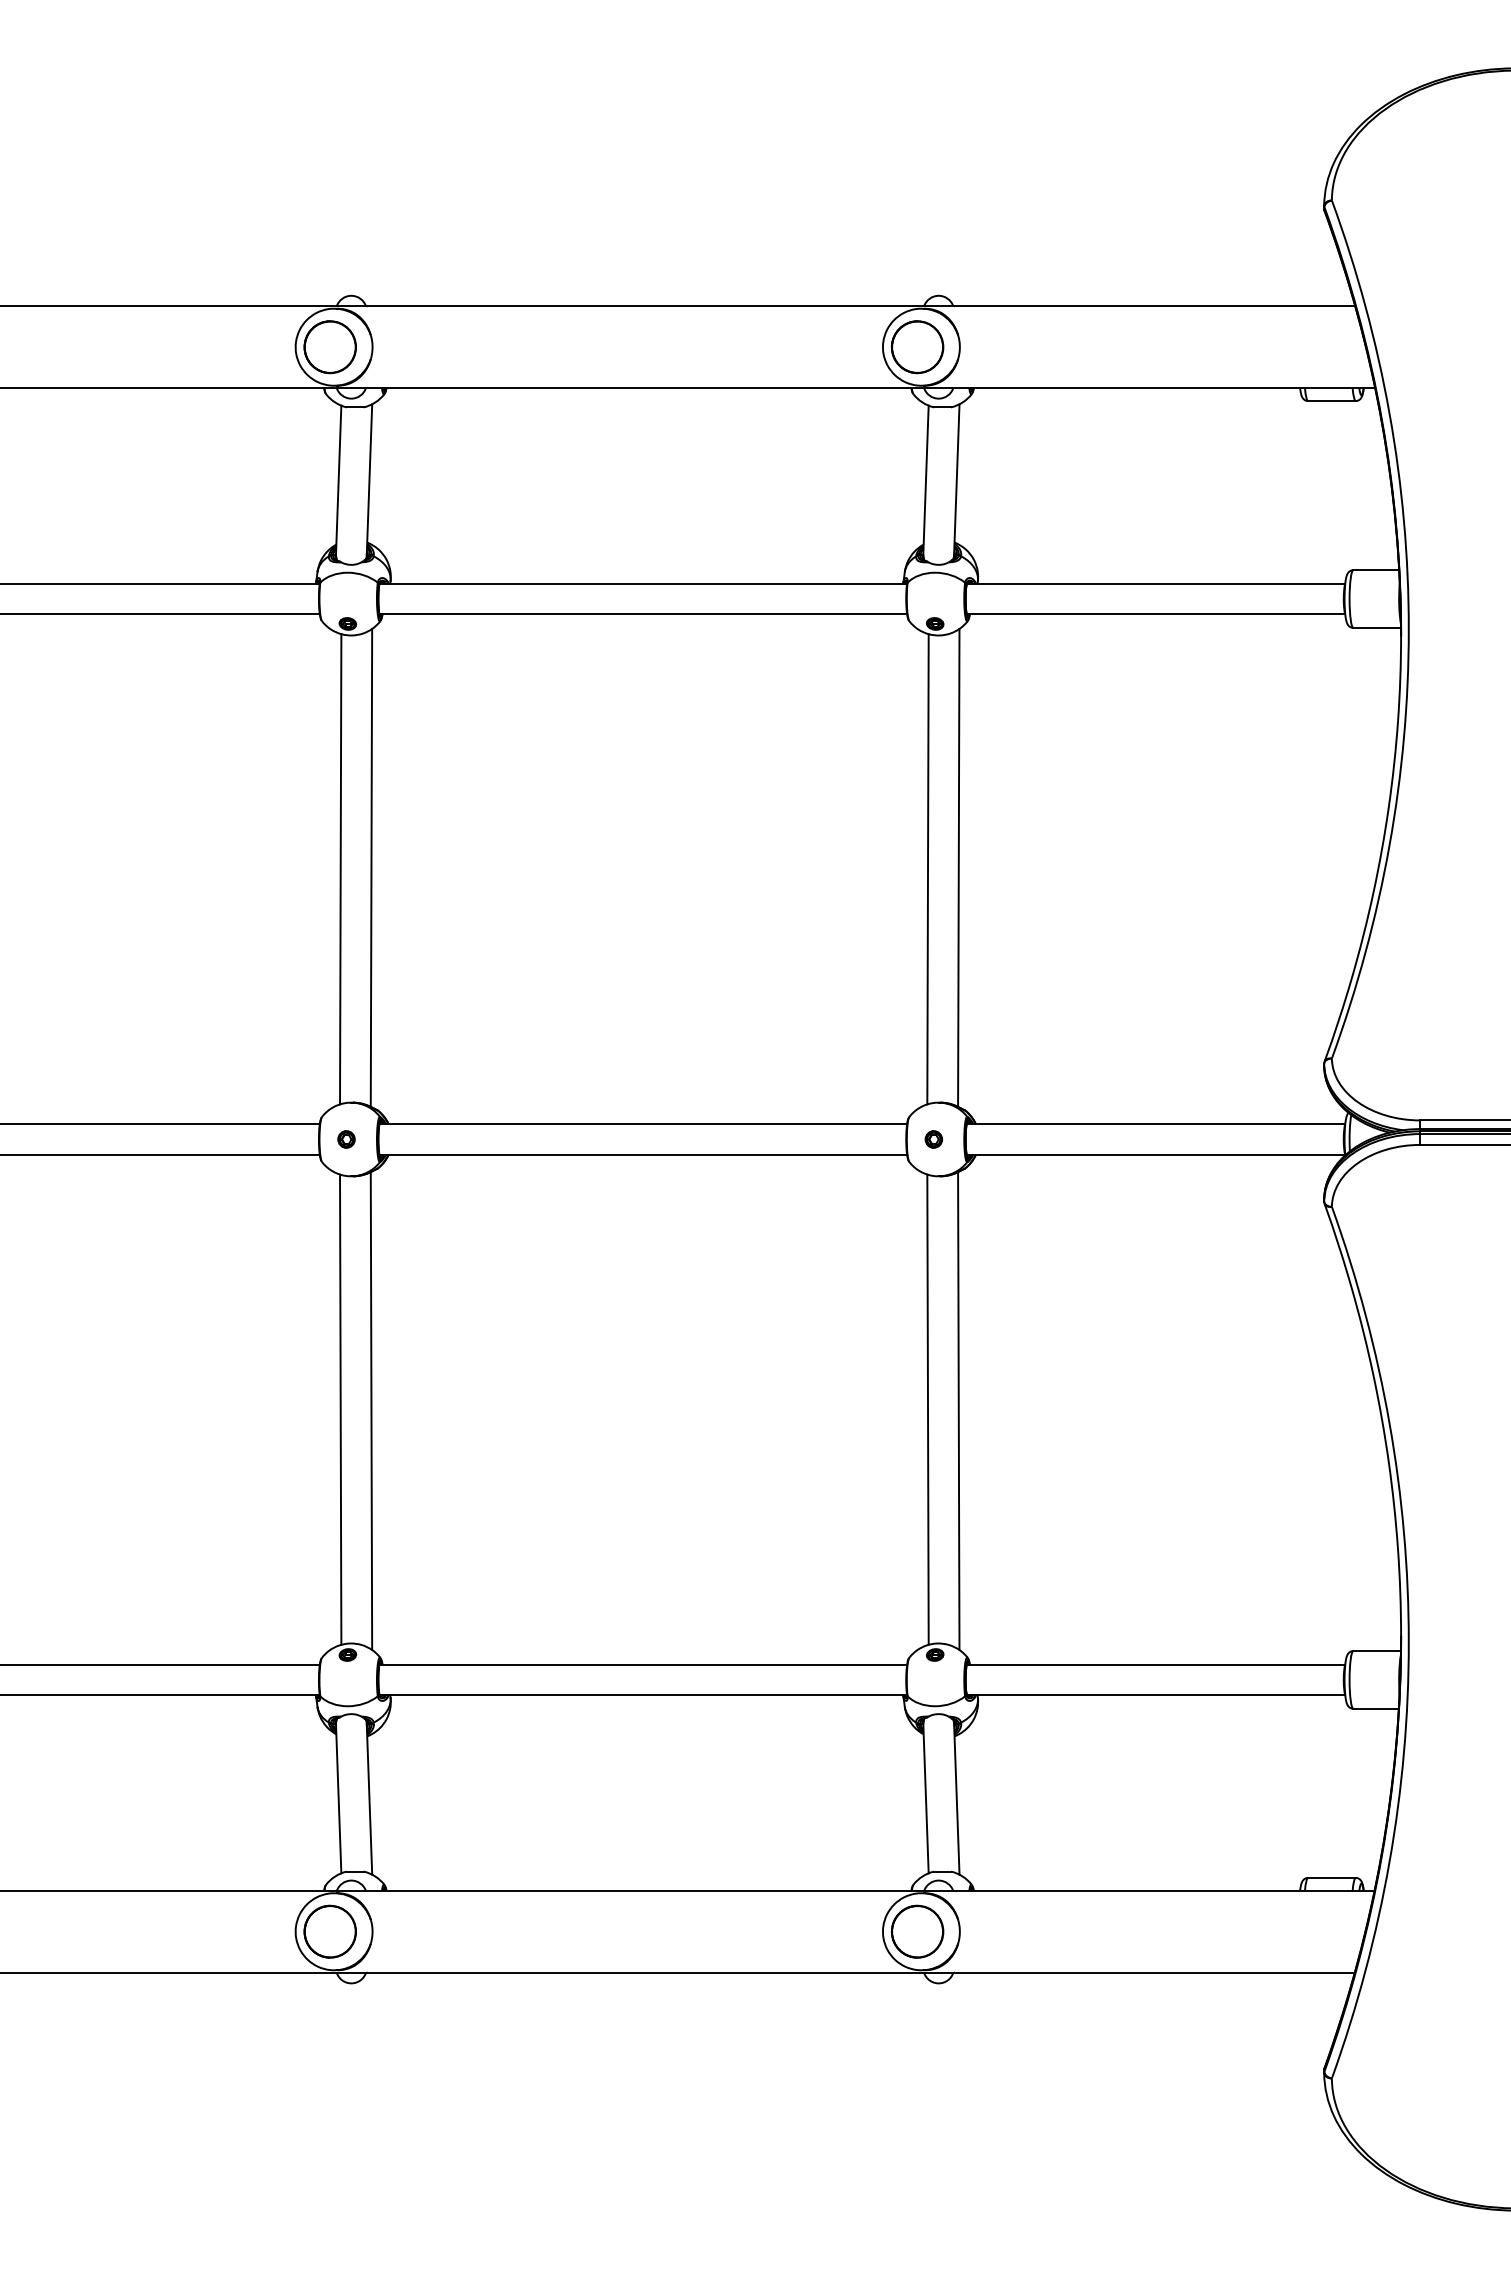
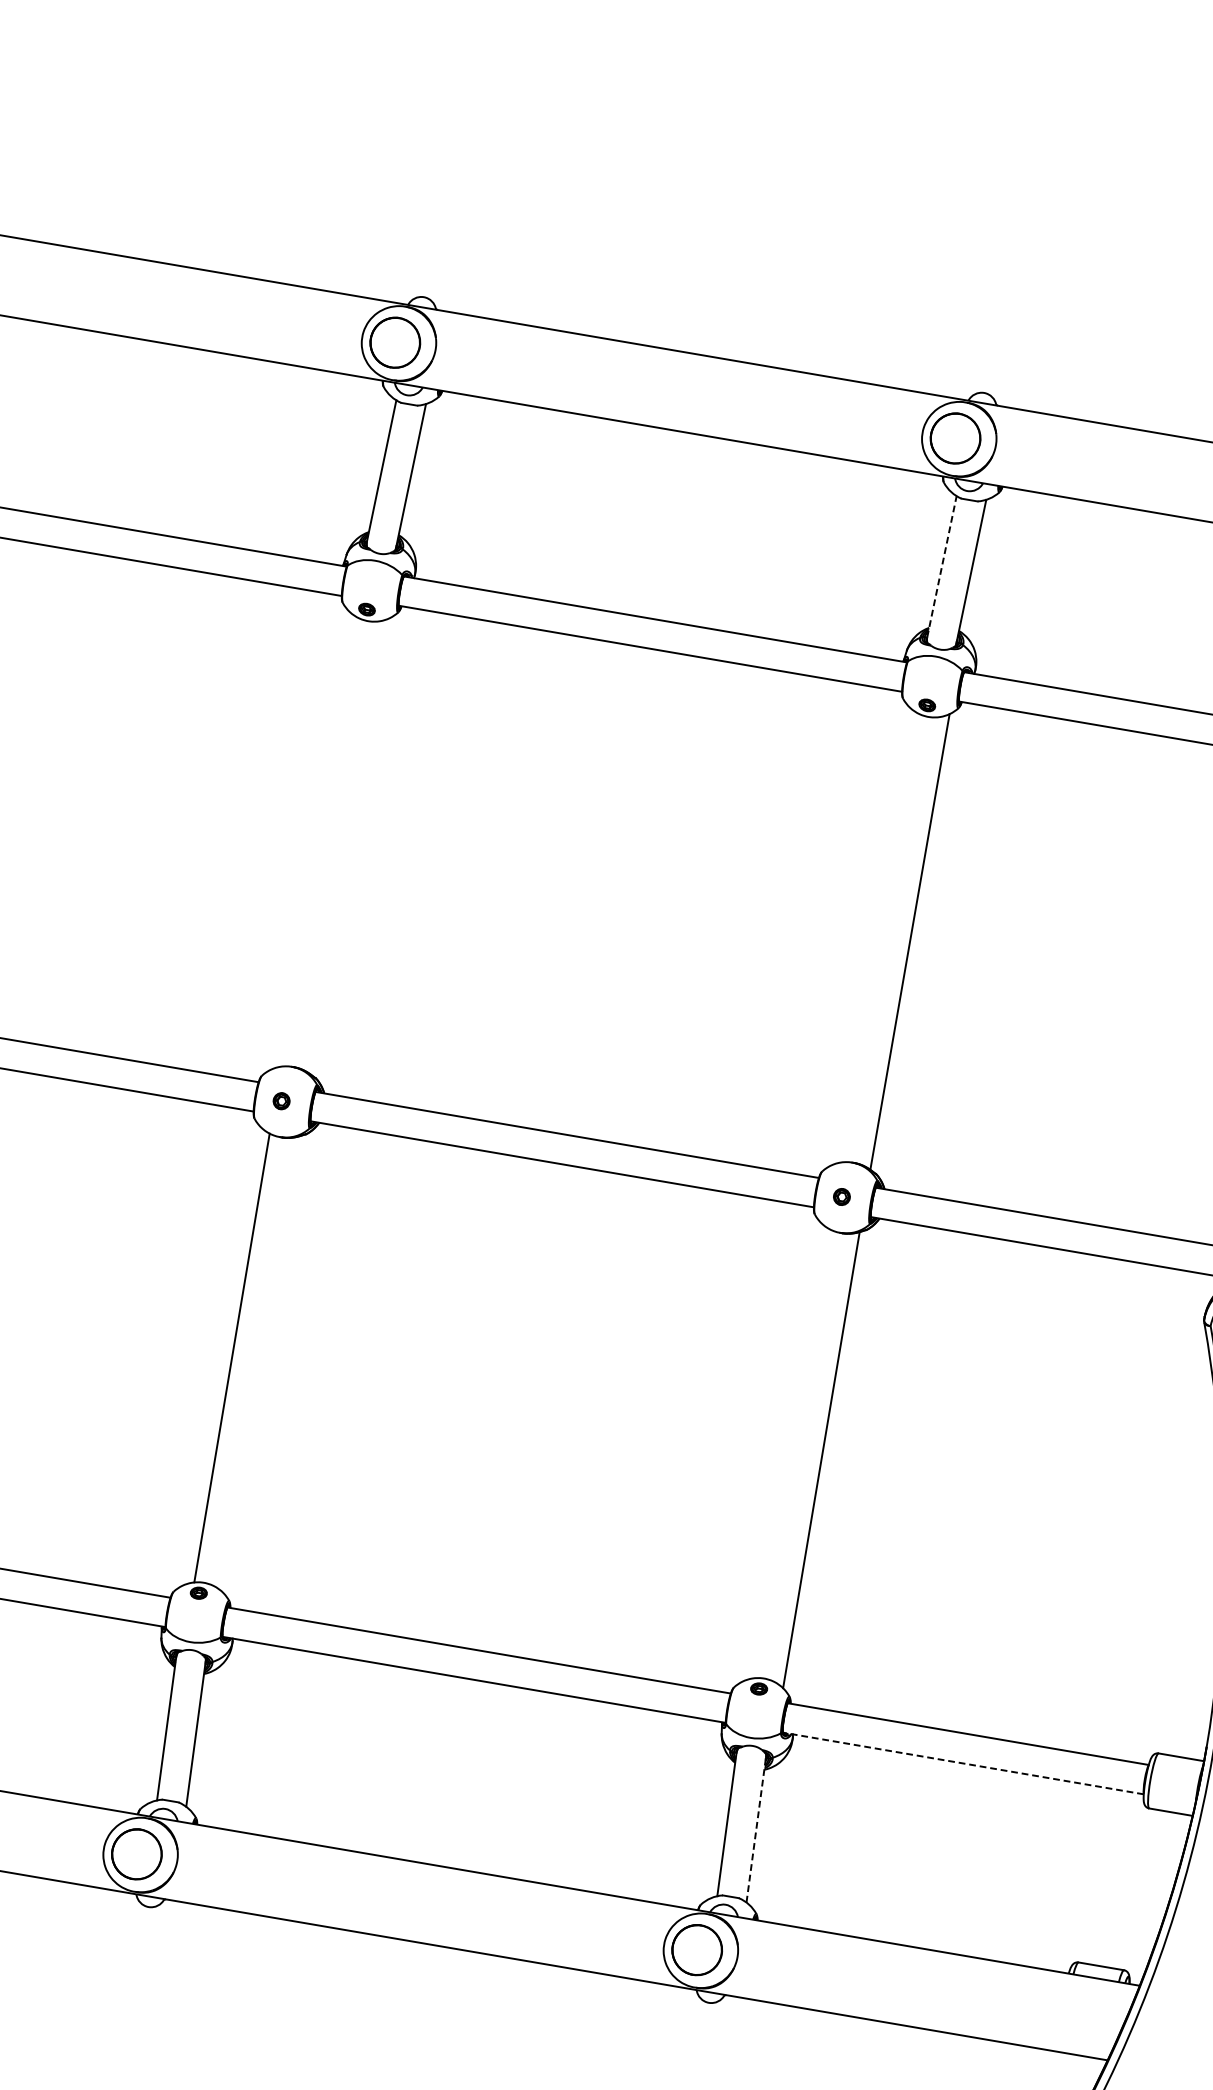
line: (926, 480) -> (942, 567), solid -> dashed
line: (371, 867) -> (349, 845), removed
line: (340, 869) -> (319, 842), removed
line: (927, 869) -> (879, 938), removed
line: (927, 1409) -> (791, 1453), removed
line: (371, 1411) -> (261, 1364), removed
line: (1156, 1695) -> (963, 1763), solid -> dashed
line: (956, 1798) -> (756, 1829), solid -> dashed

